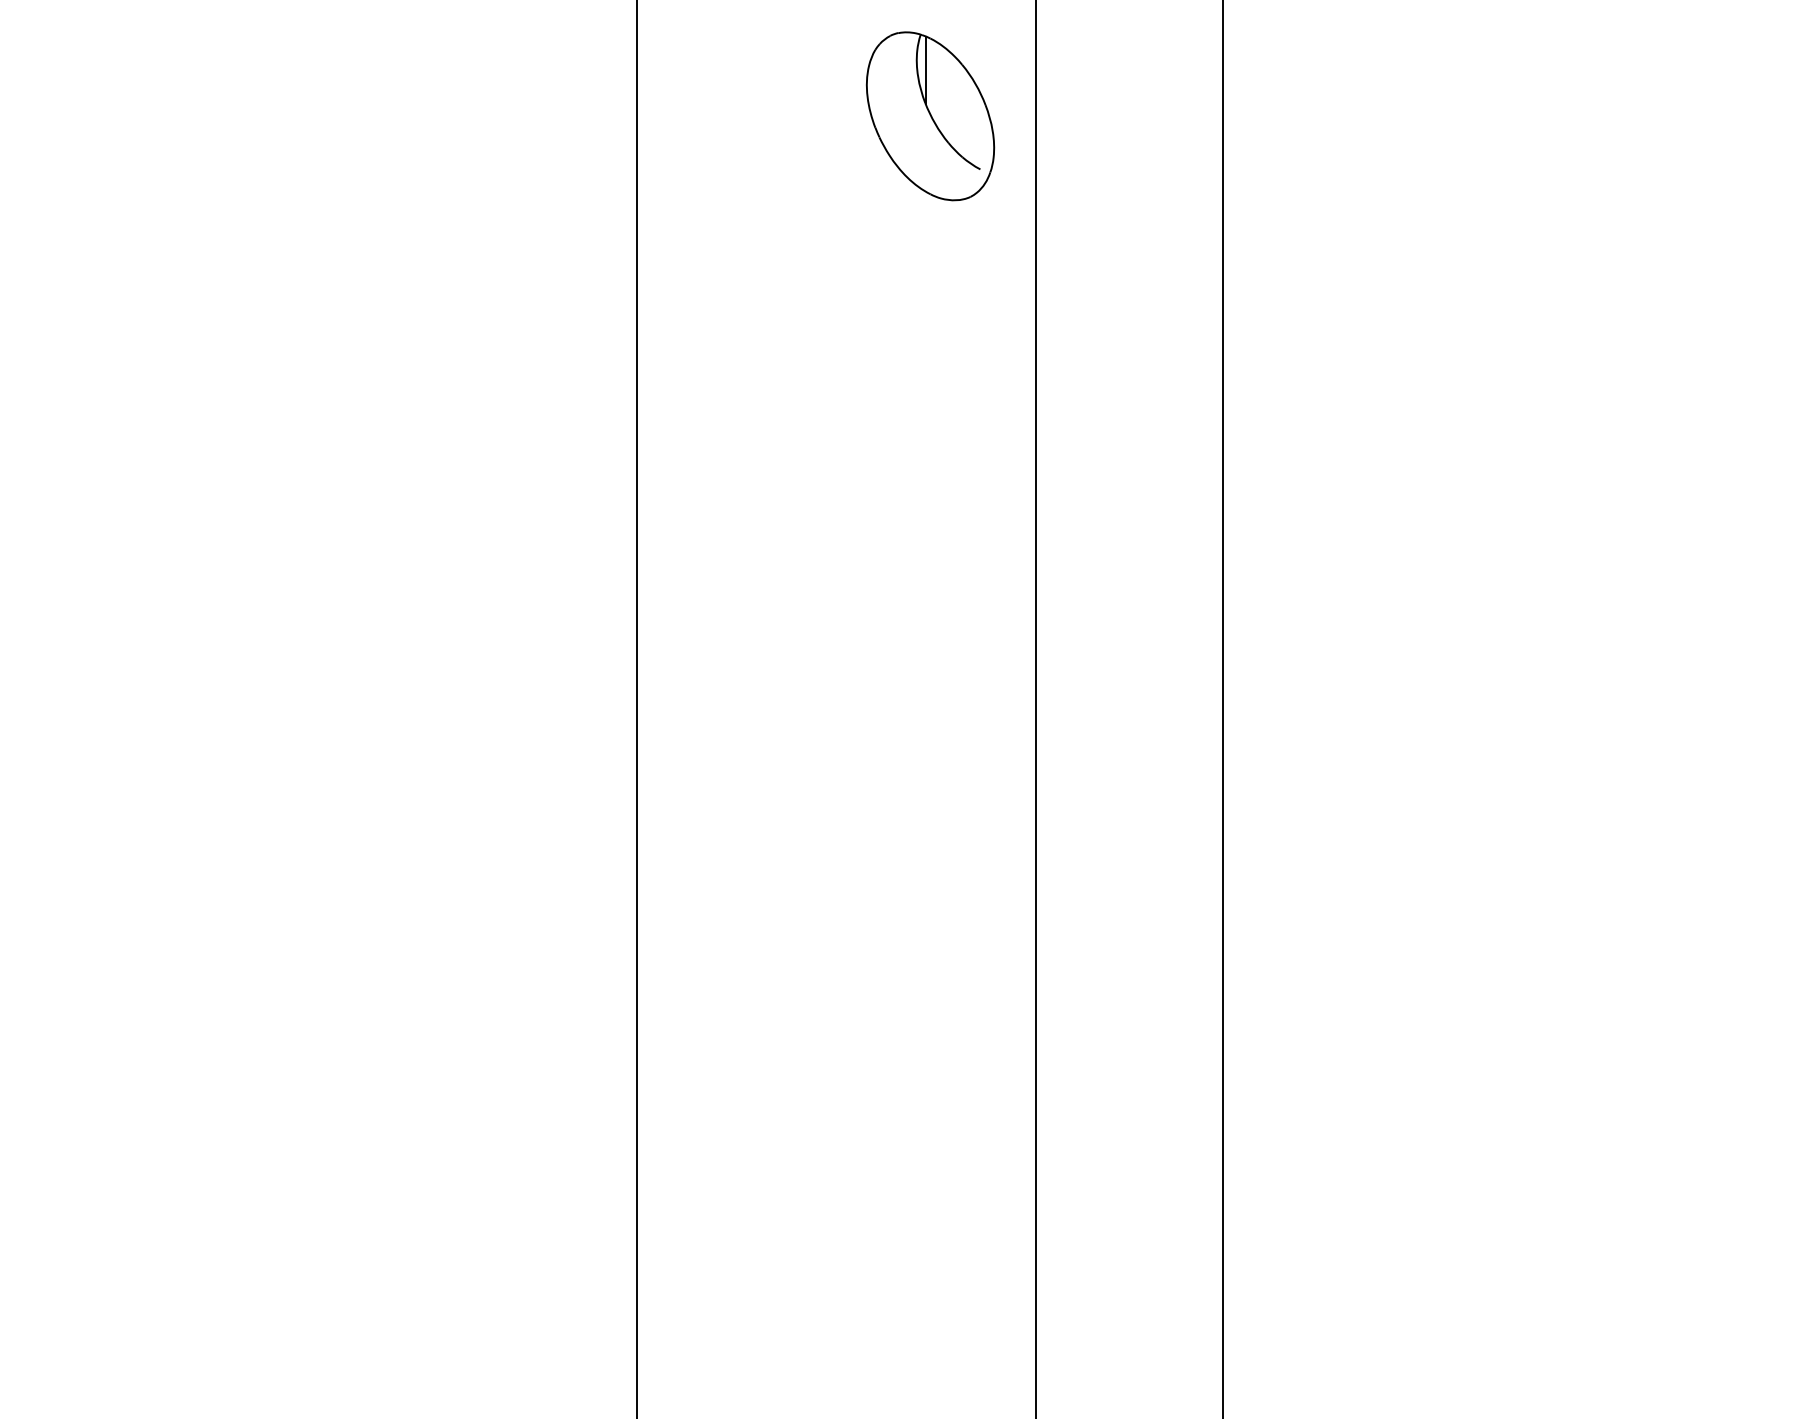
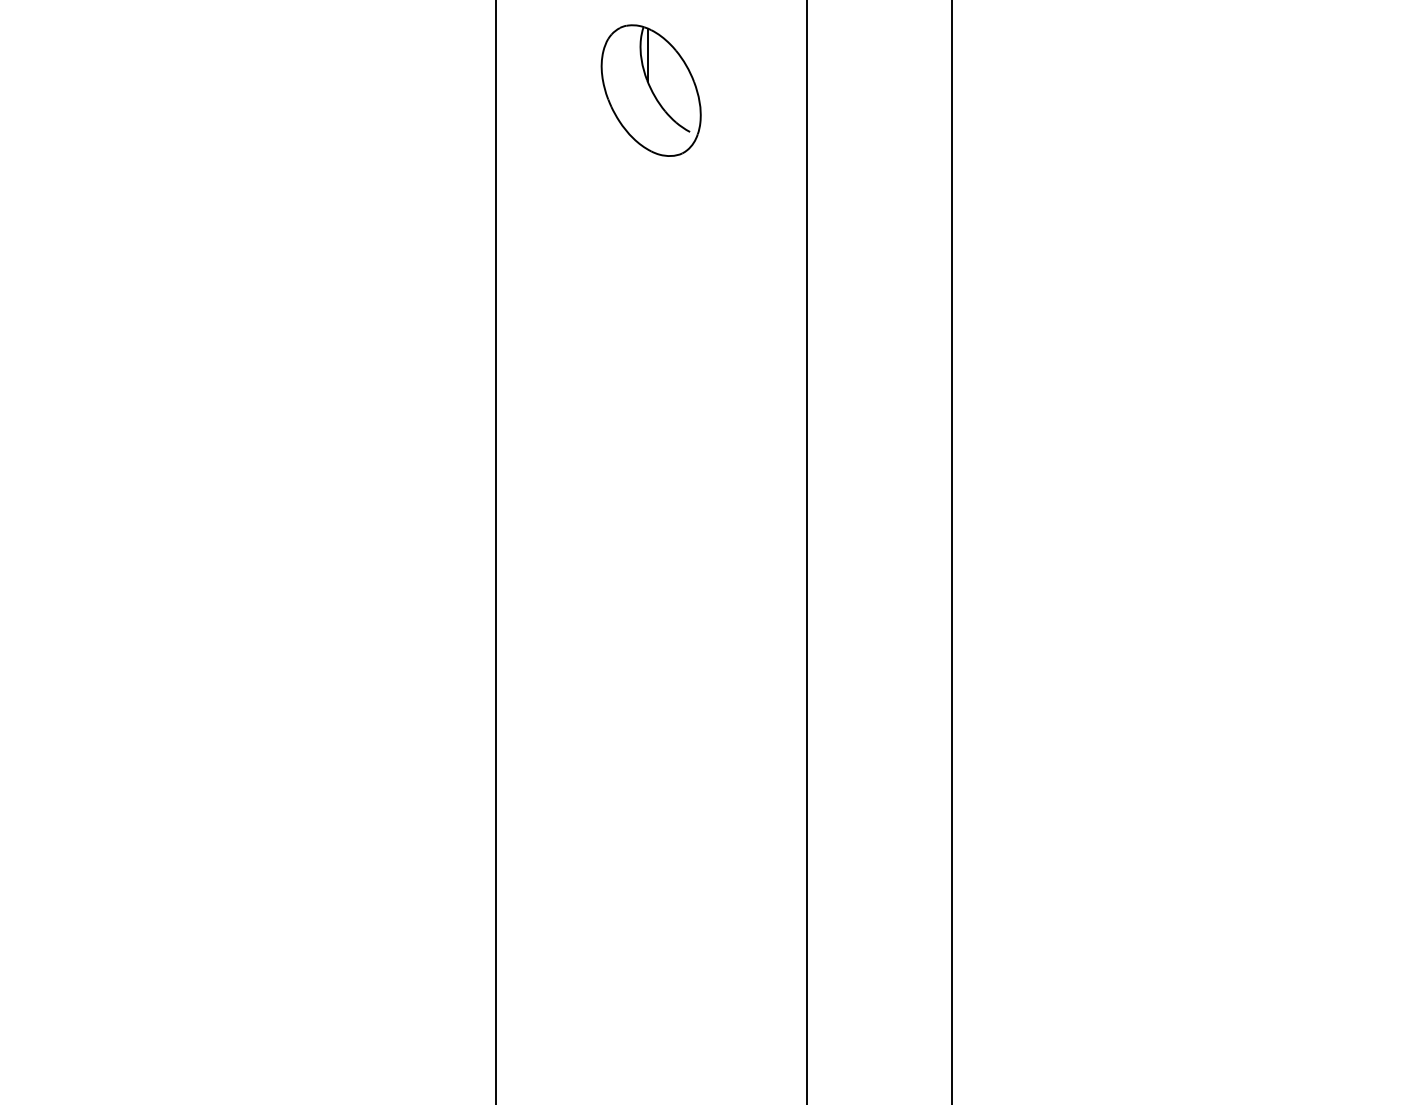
part: (930, 116) -> (651, 90), moved

